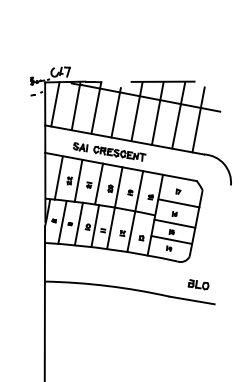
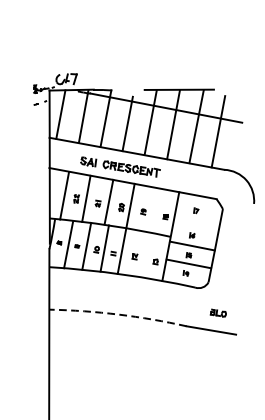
line: (178, 203) -> (196, 223), removed
line: (135, 211) -> (149, 232), removed
part: (198, 284) -> (218, 312), size x0.7
arc: (107, 286) -> (118, 315), solid -> dashed

